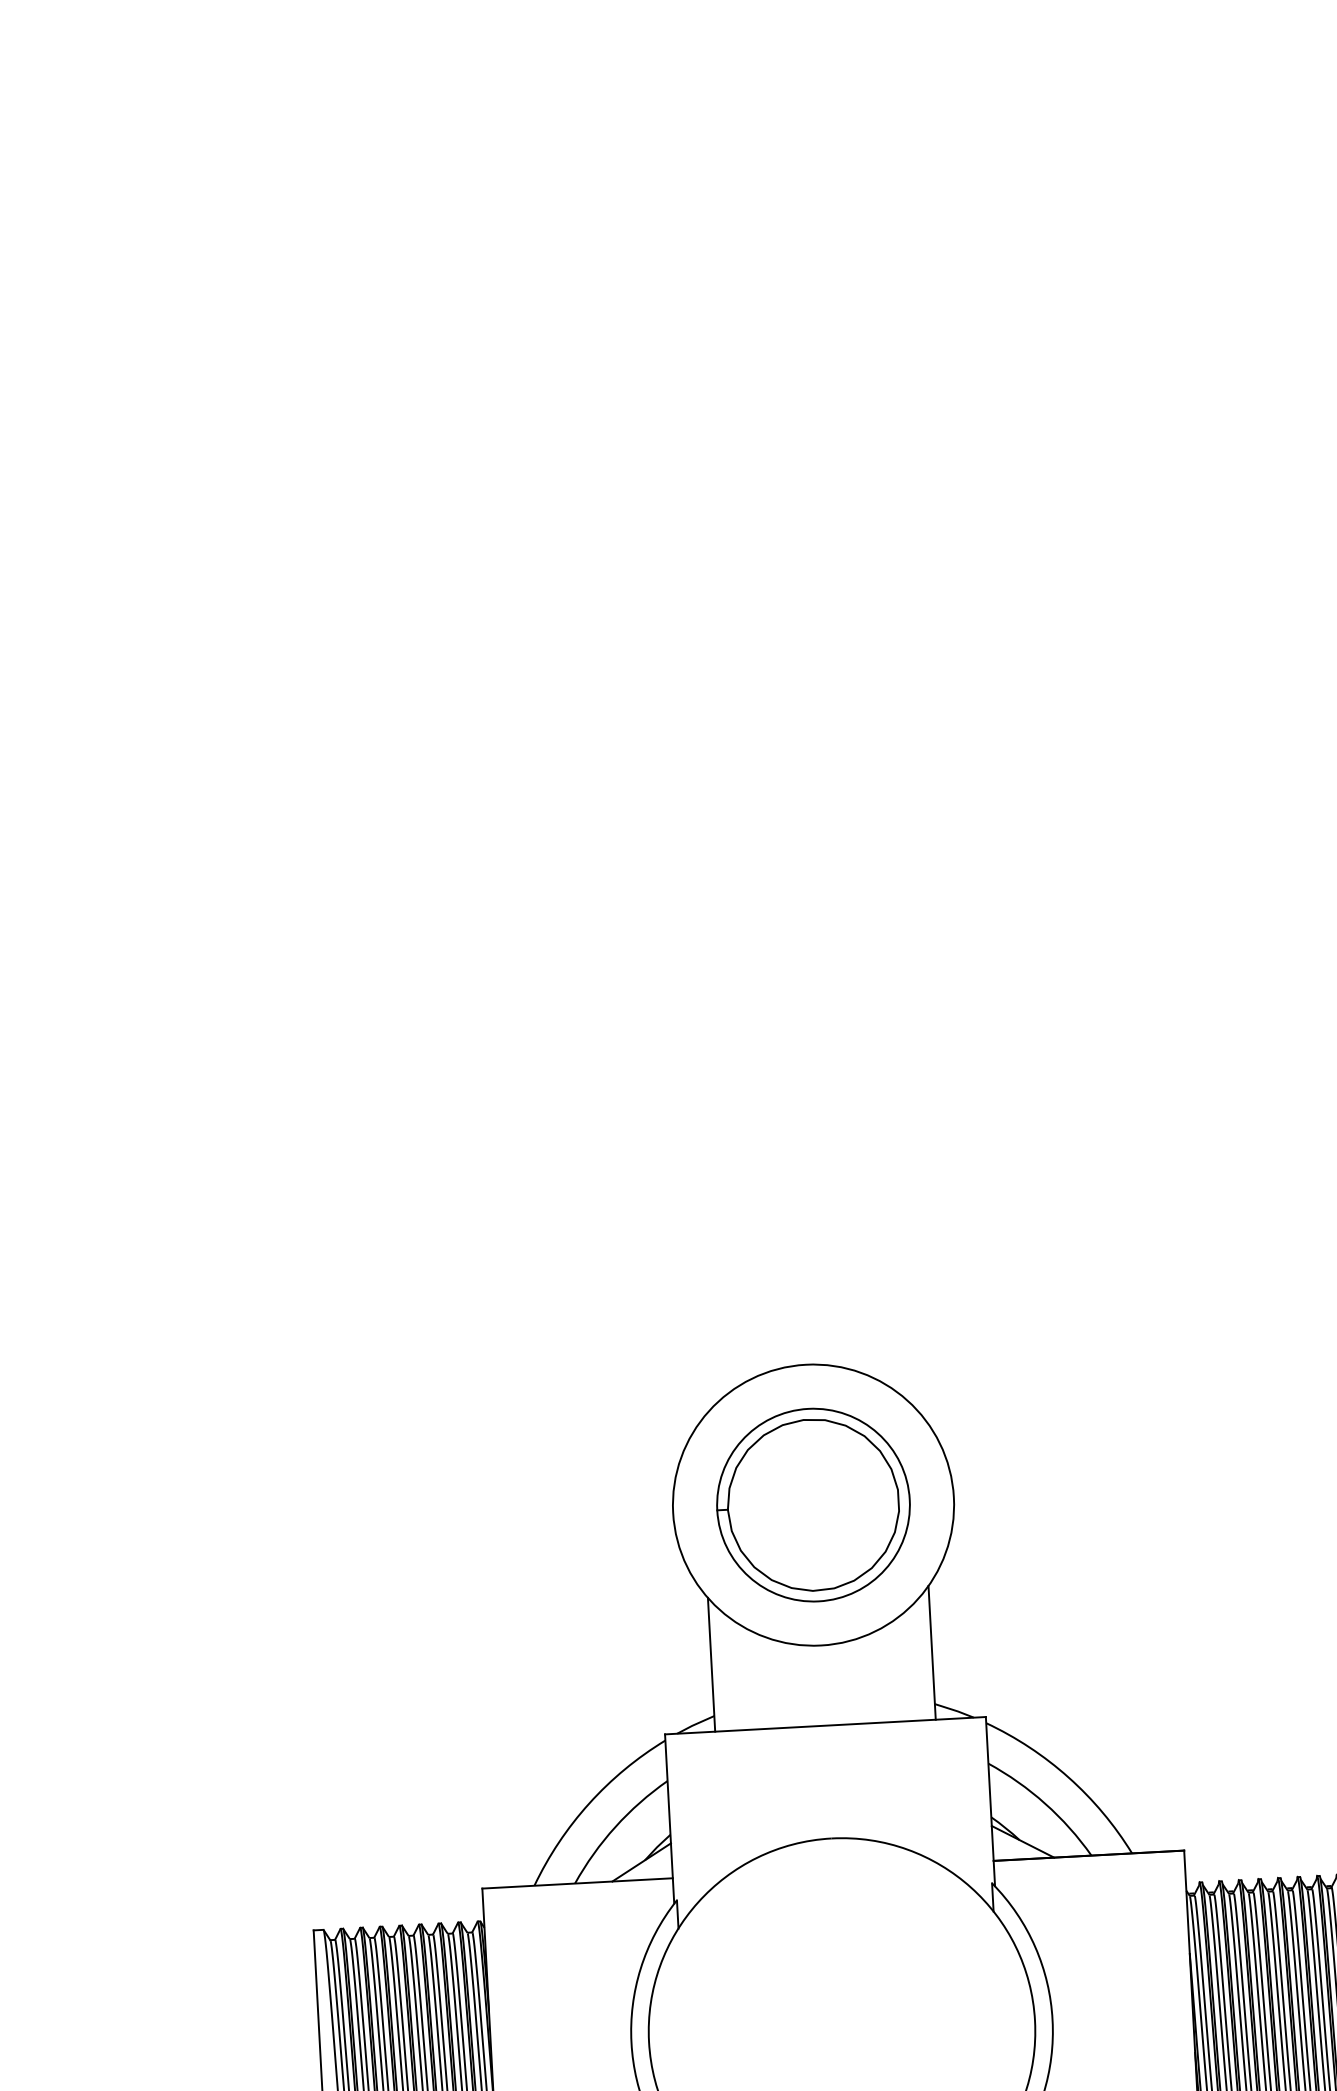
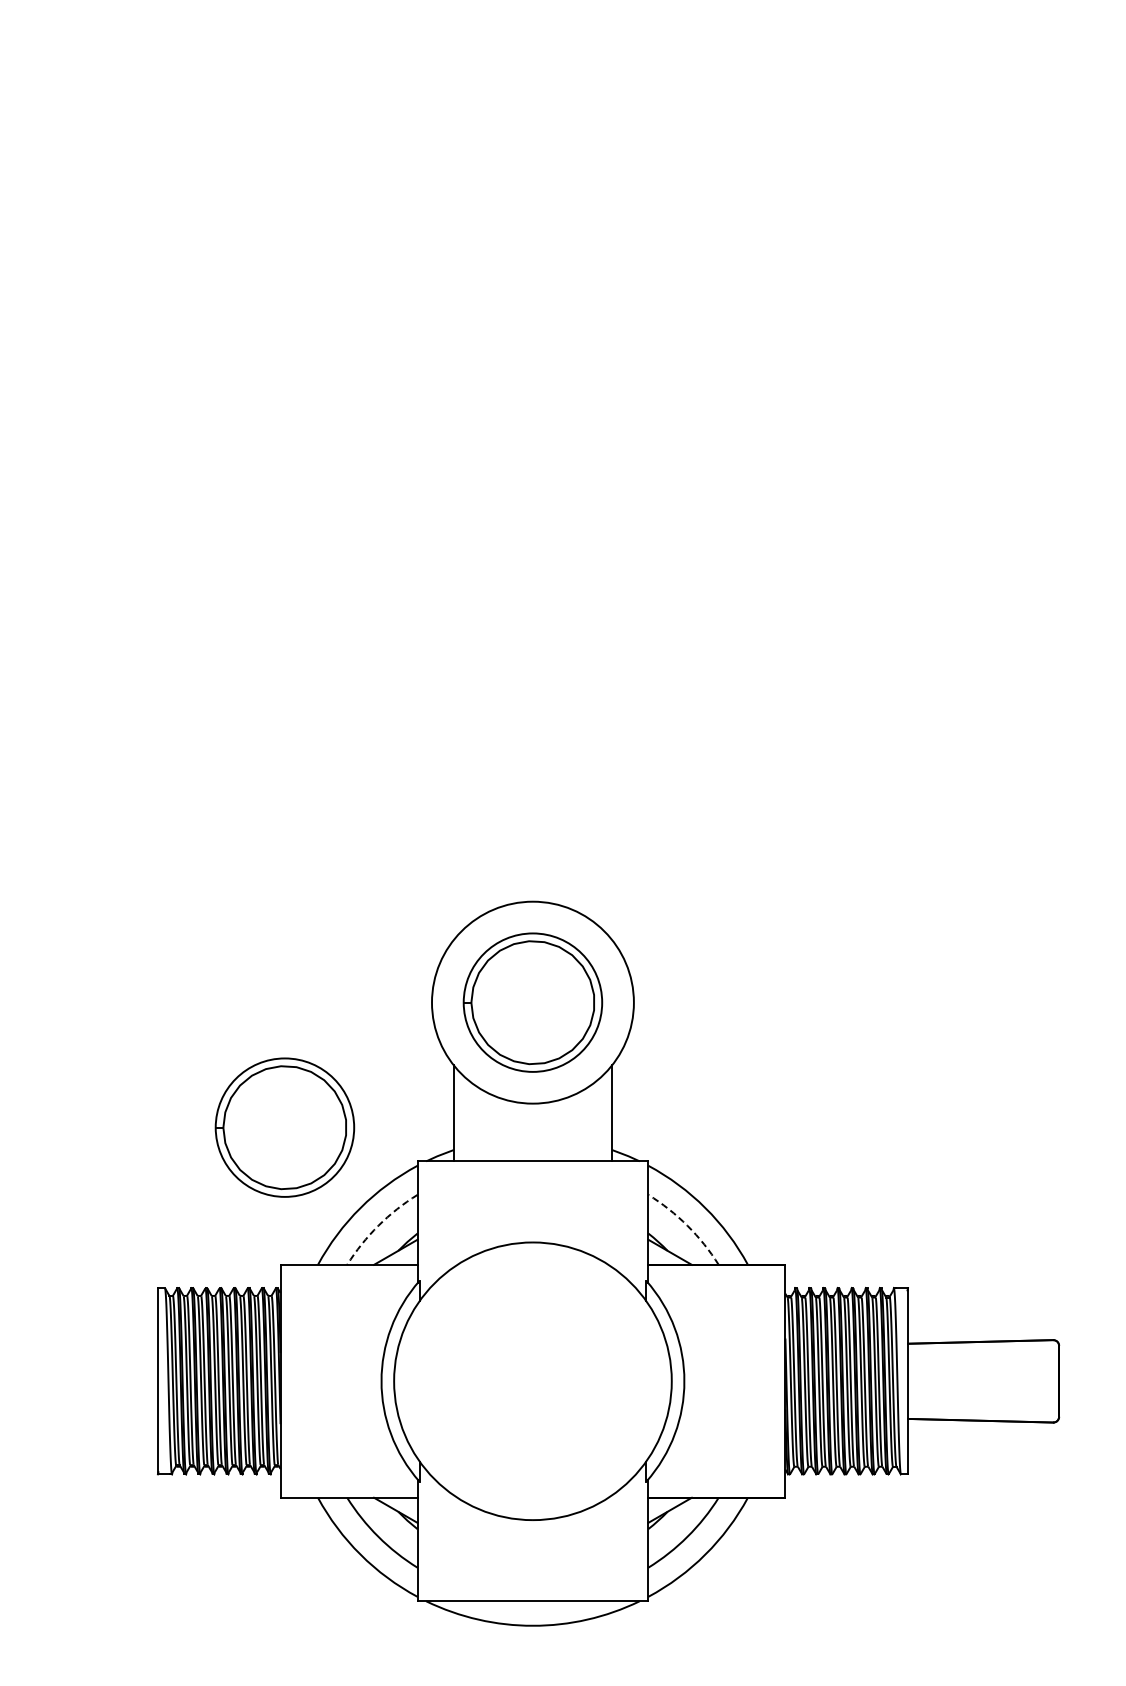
part: (477, 1697) -> (284, 1127), added
arc: (1045, 1803) -> (687, 1225), solid -> dashed
arc: (615, 1826) -> (378, 1225), solid -> dashed

